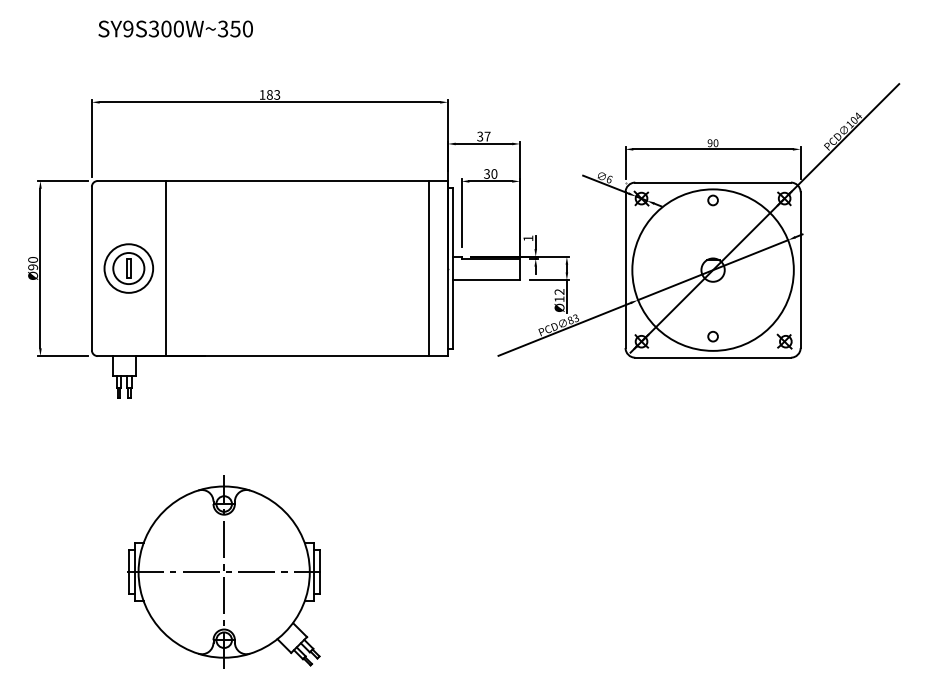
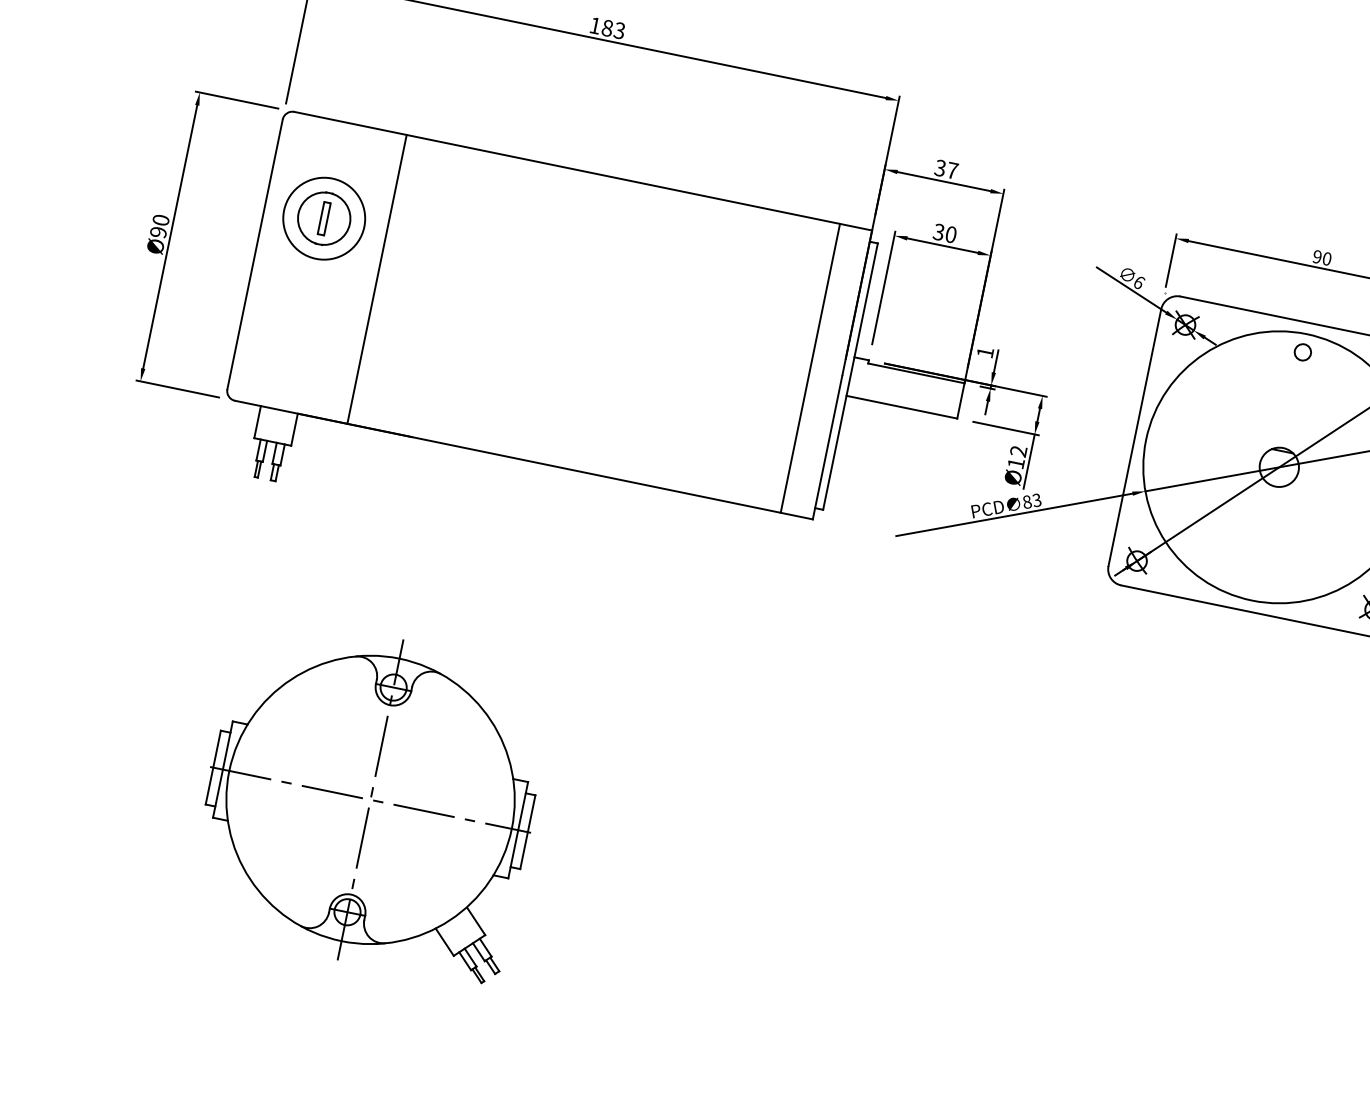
part: (128, 268) -> (323, 218), moved
circle: (712, 336) -> (1255, 576), removed

